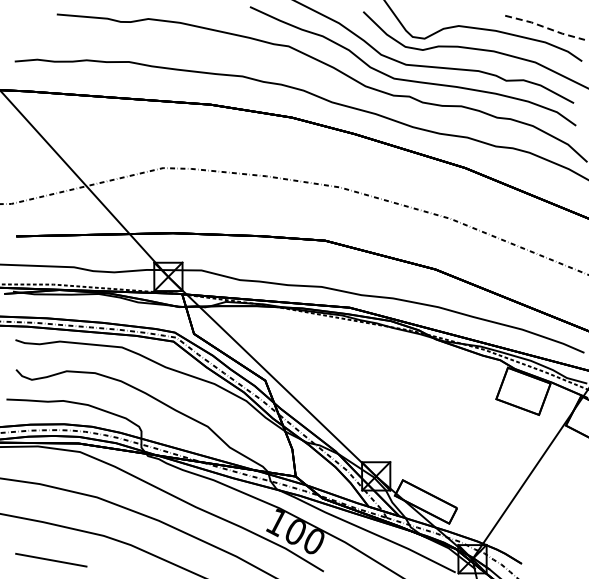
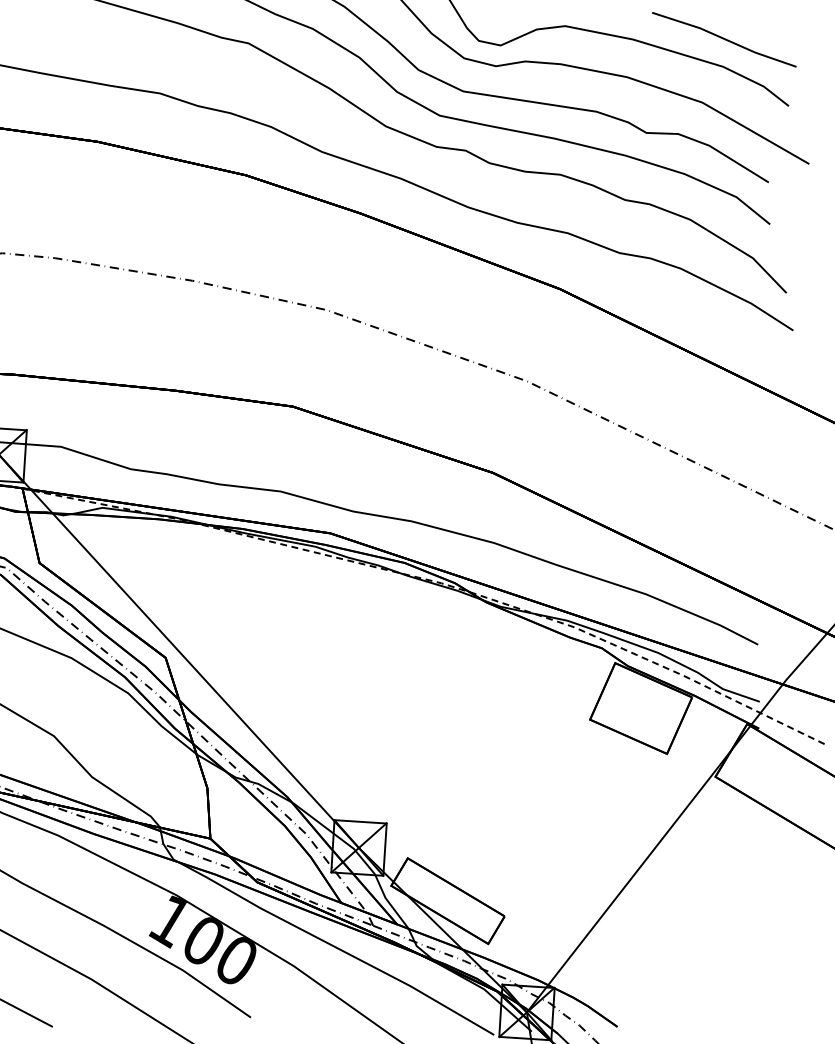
line: (545, 27) -> (725, 39), dashed -> solid

